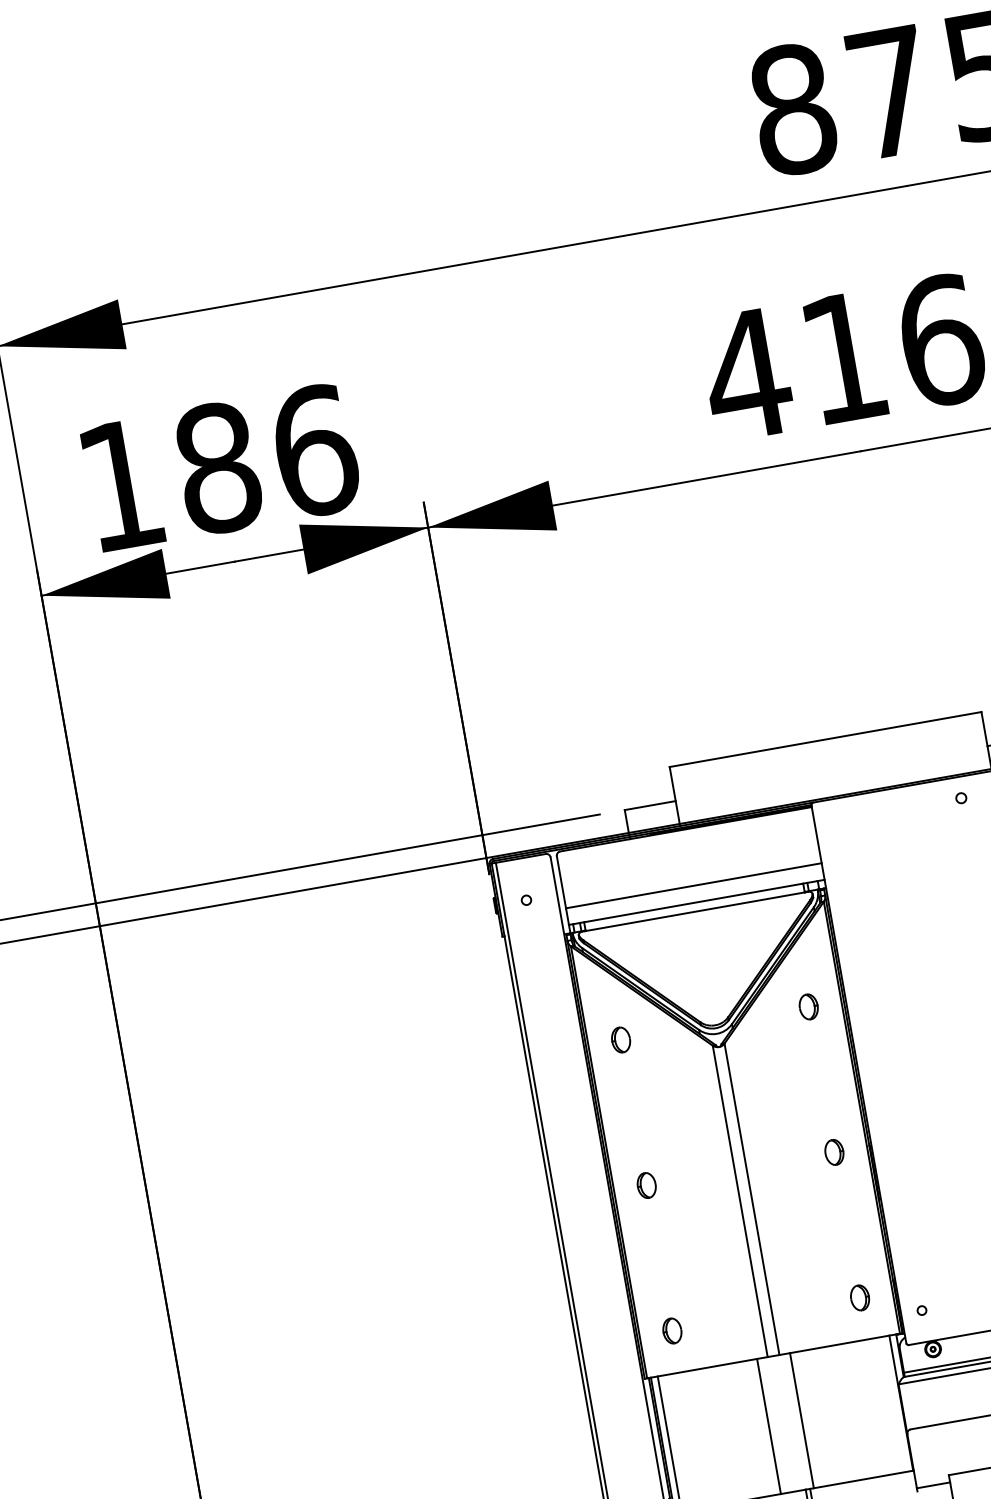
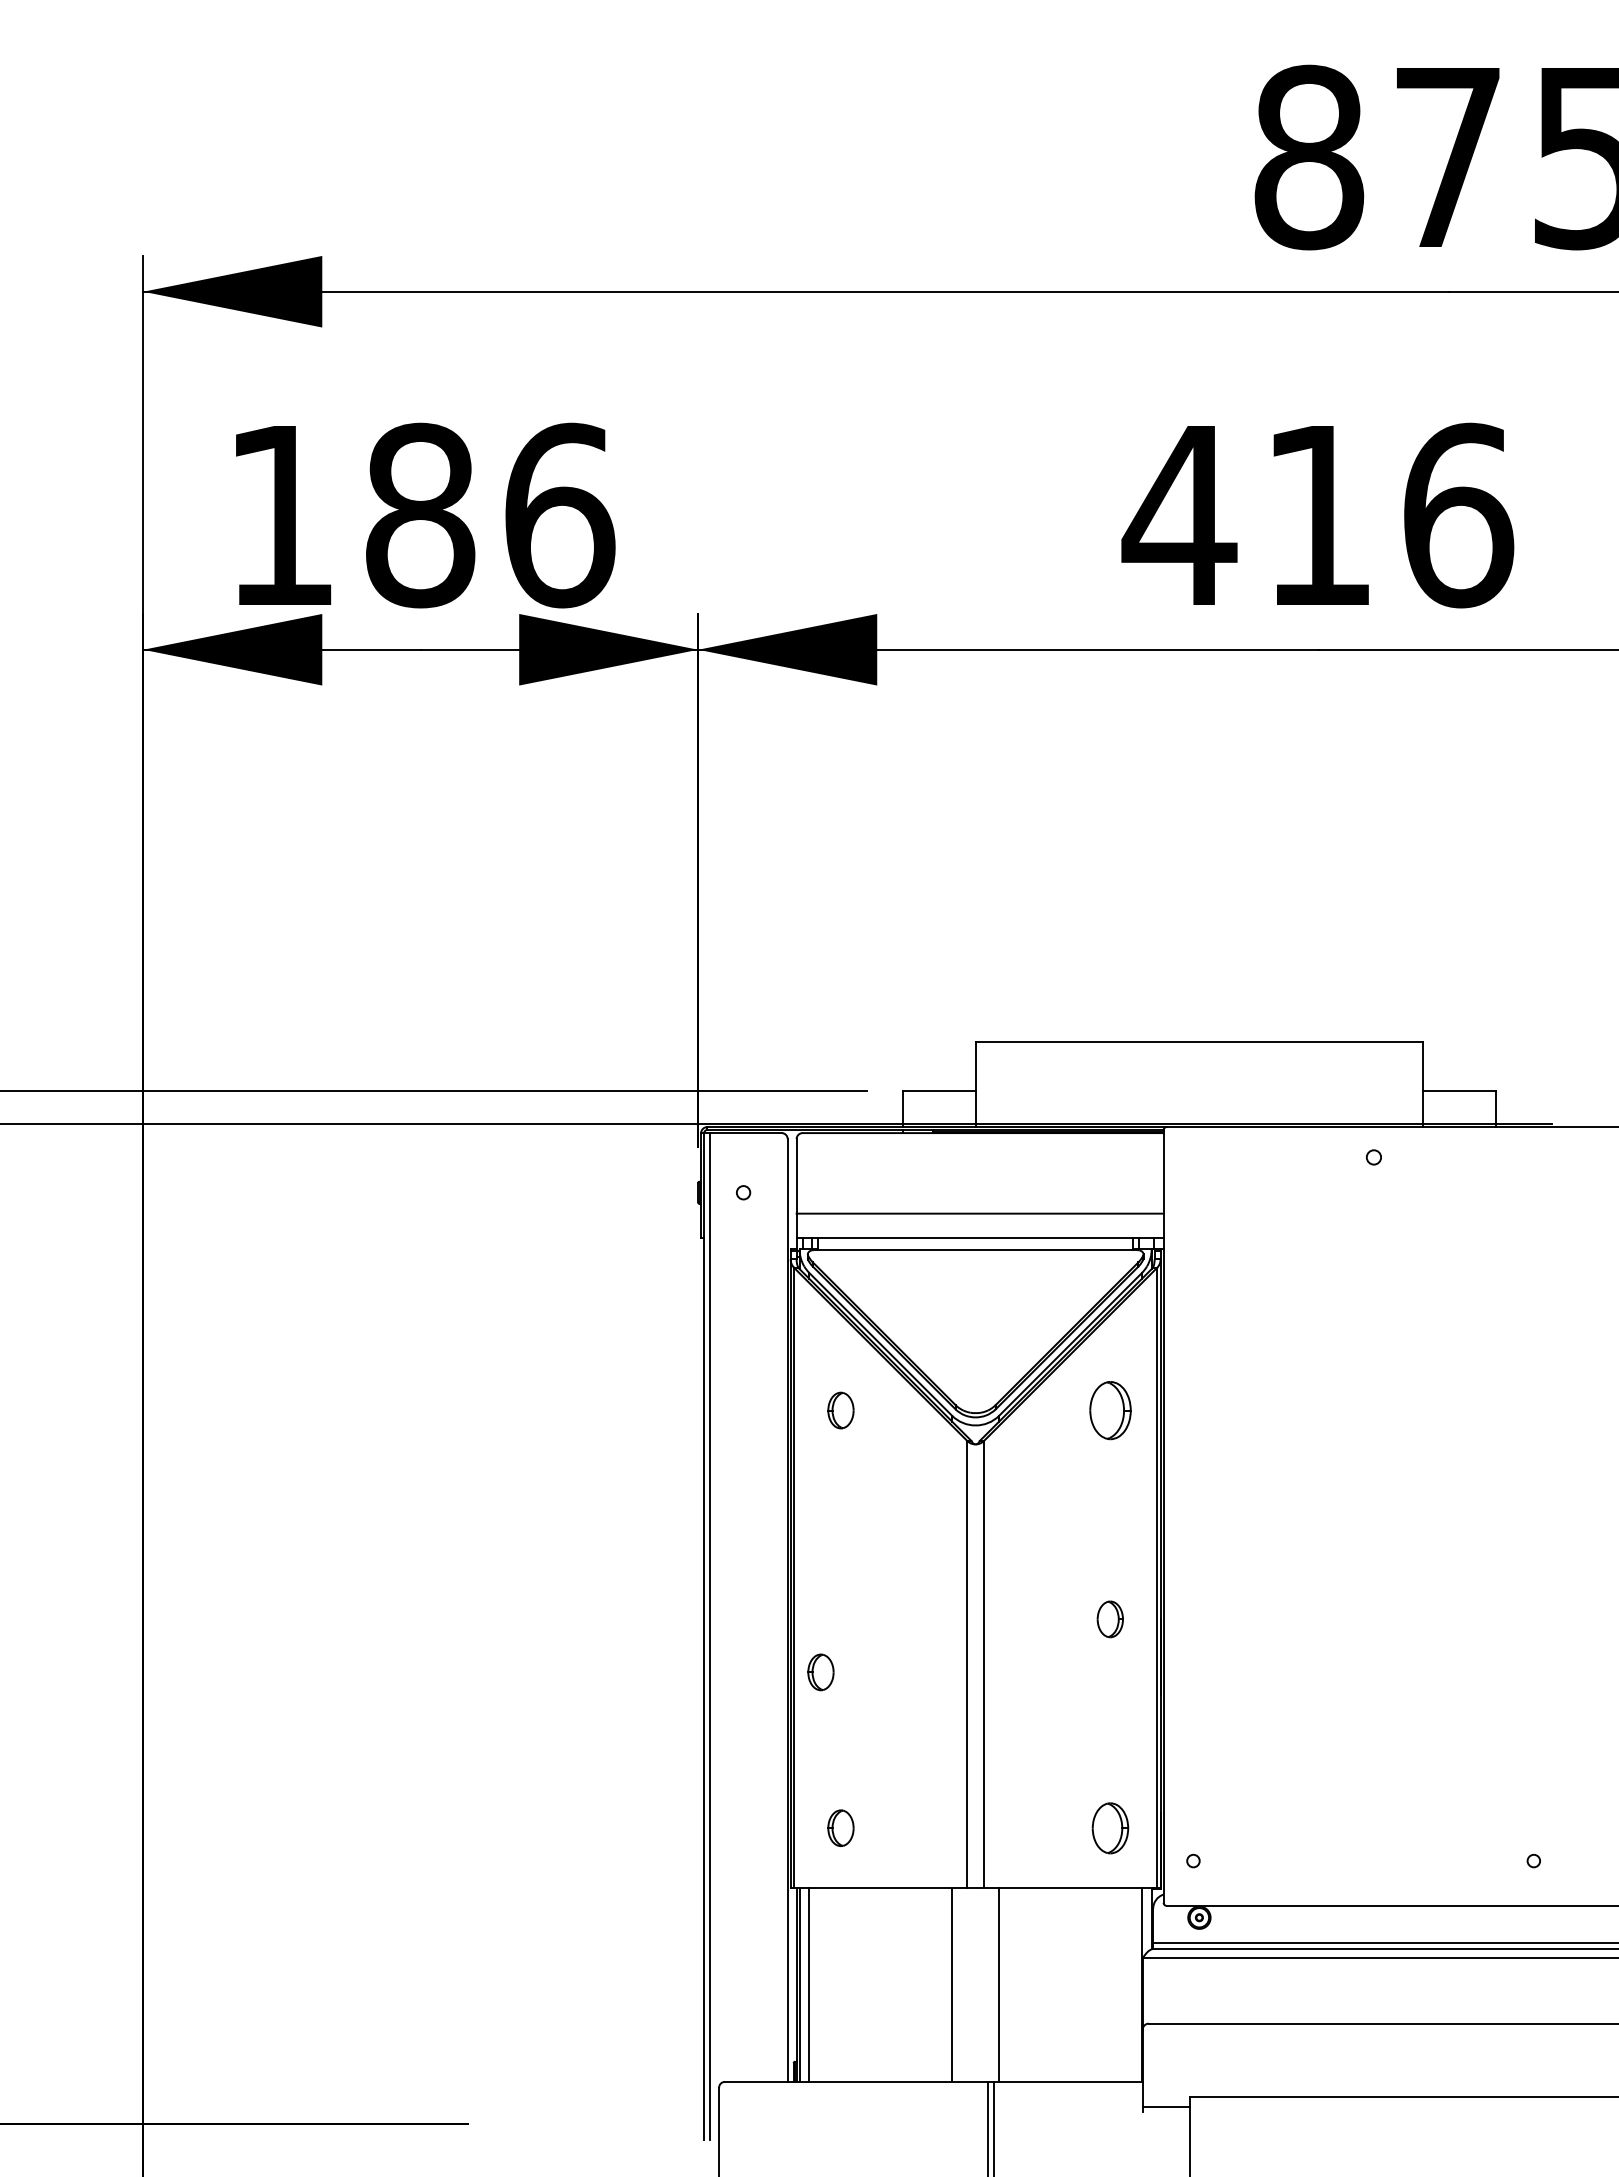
part: (808, 1007) -> (1109, 1410), size x1.6
part: (646, 1185) -> (820, 1672), moved
part: (859, 1297) -> (1109, 1827), size x1.4

